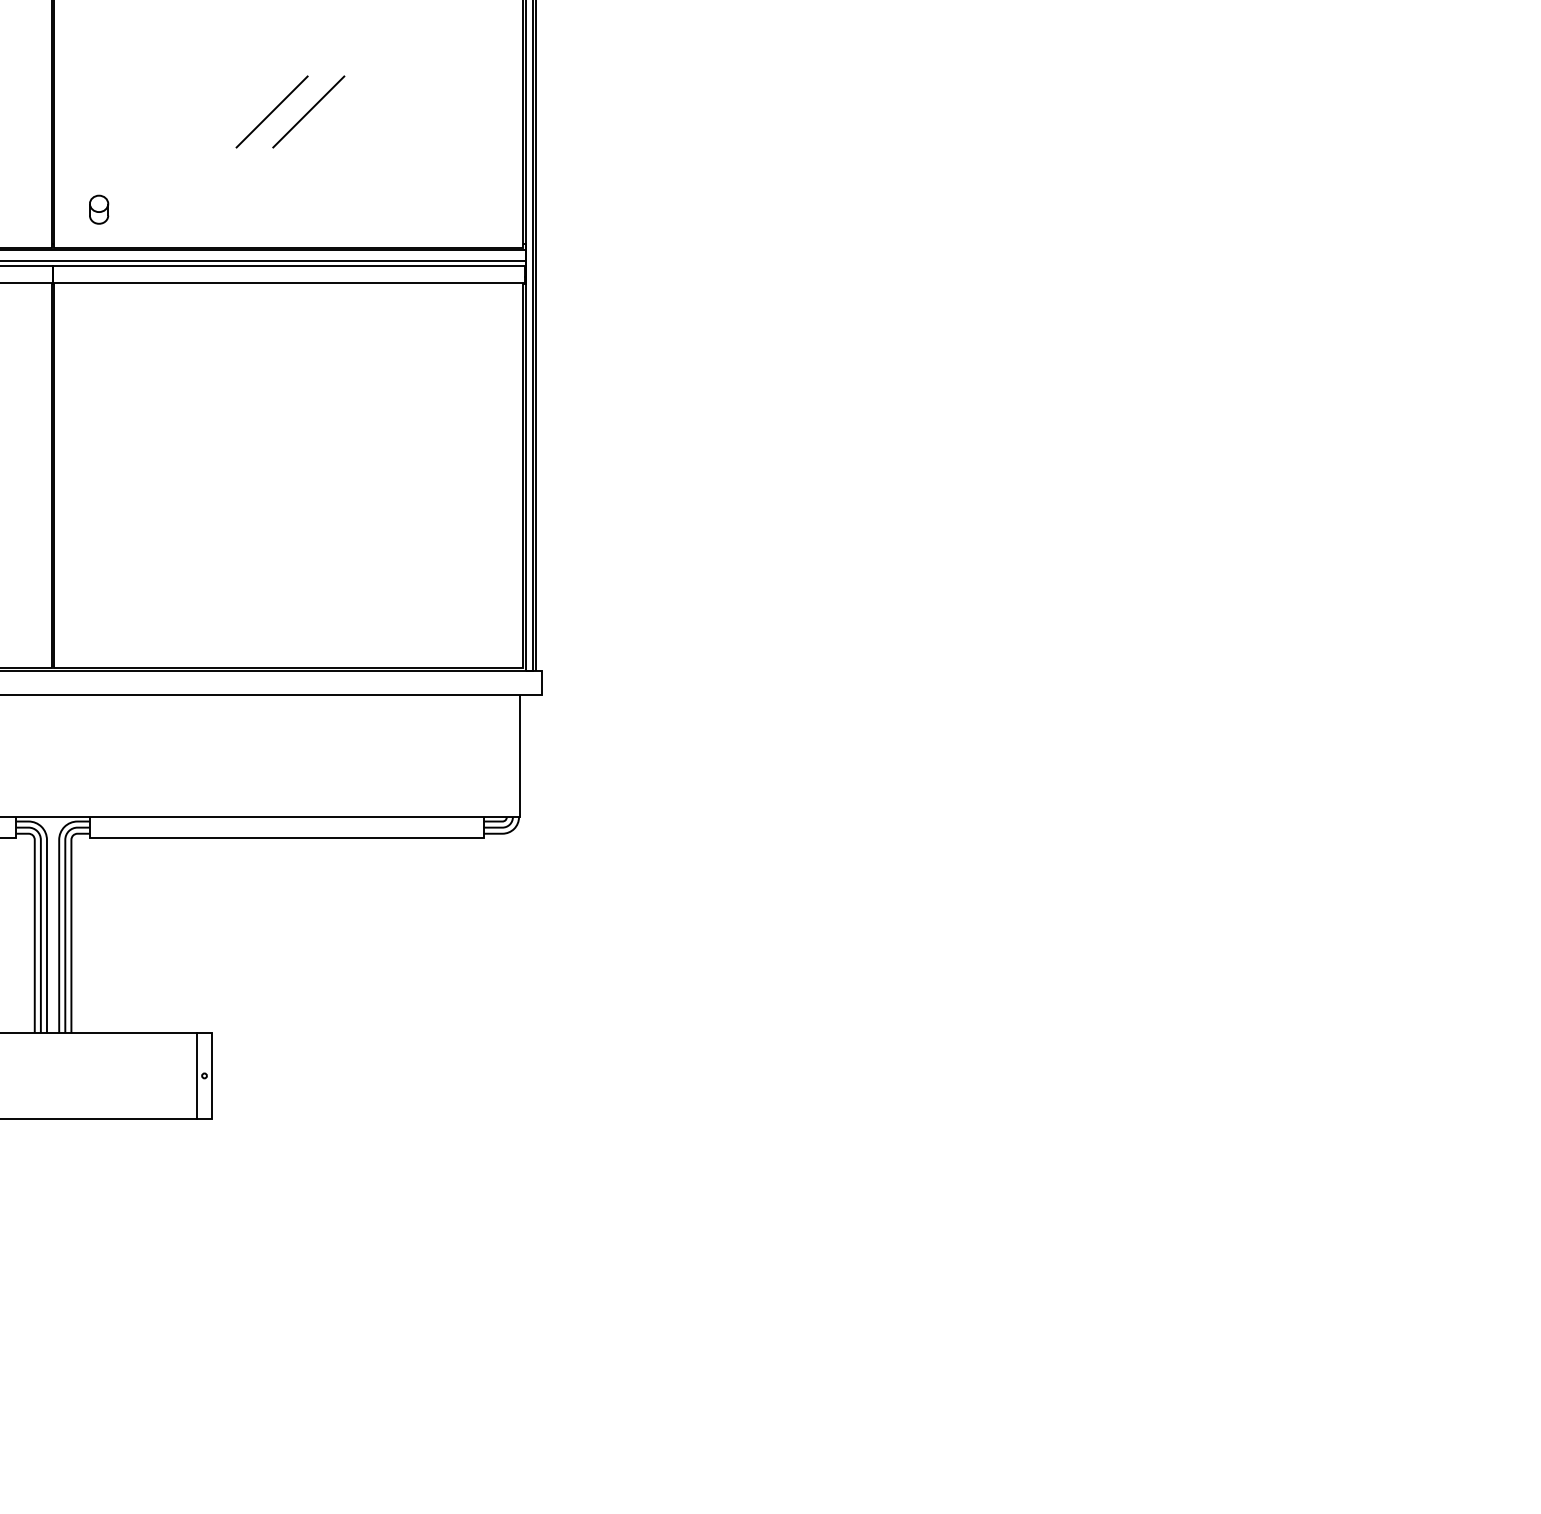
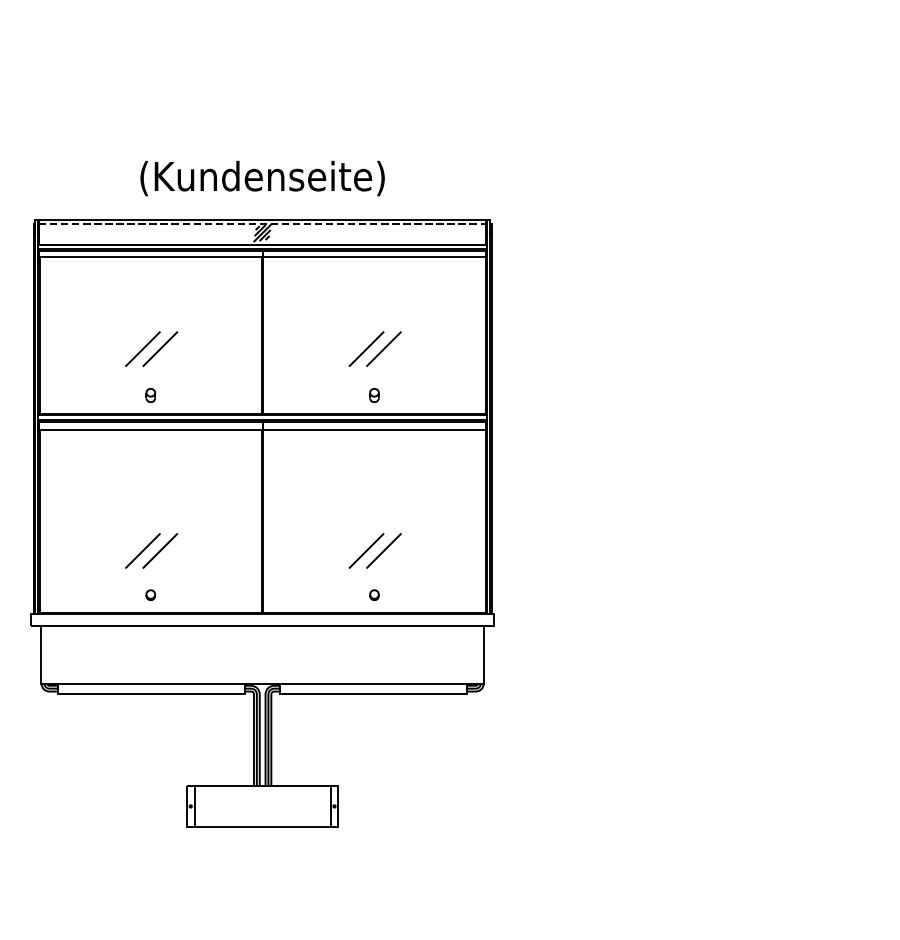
part: (99, 209) -> (374, 395), moved
part: (288, 536) -> (374, 550), added
part: (288, 629) -> (374, 594), added

